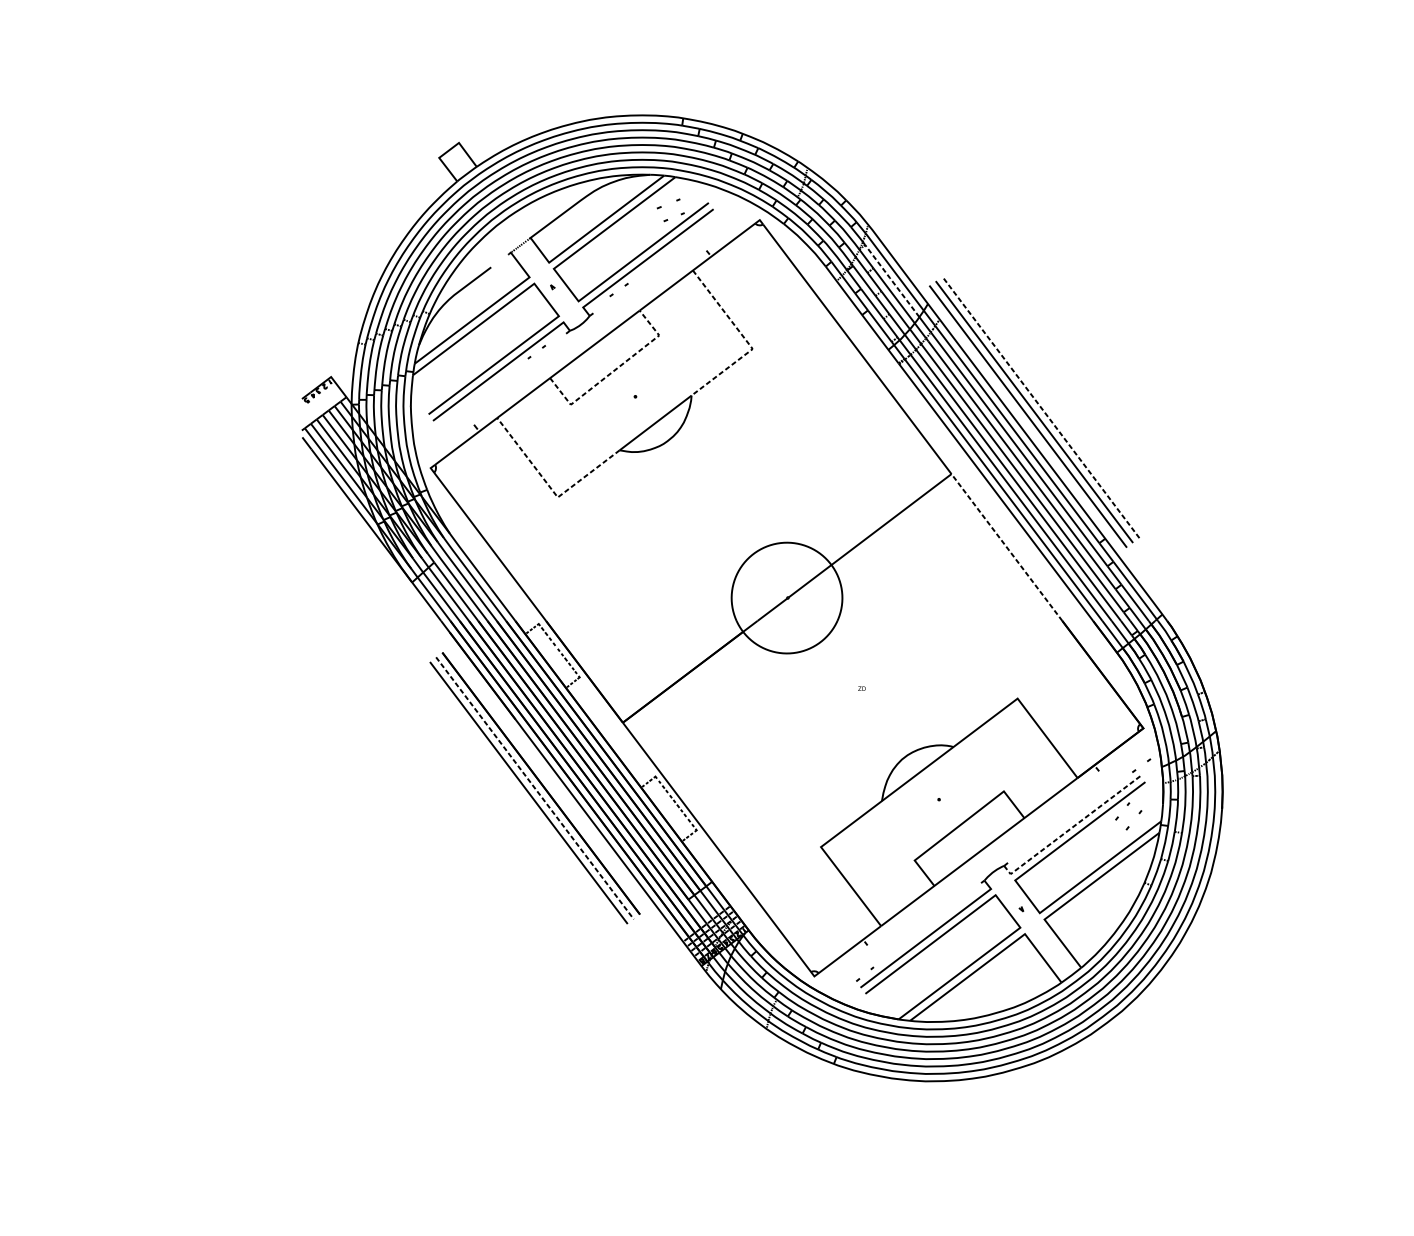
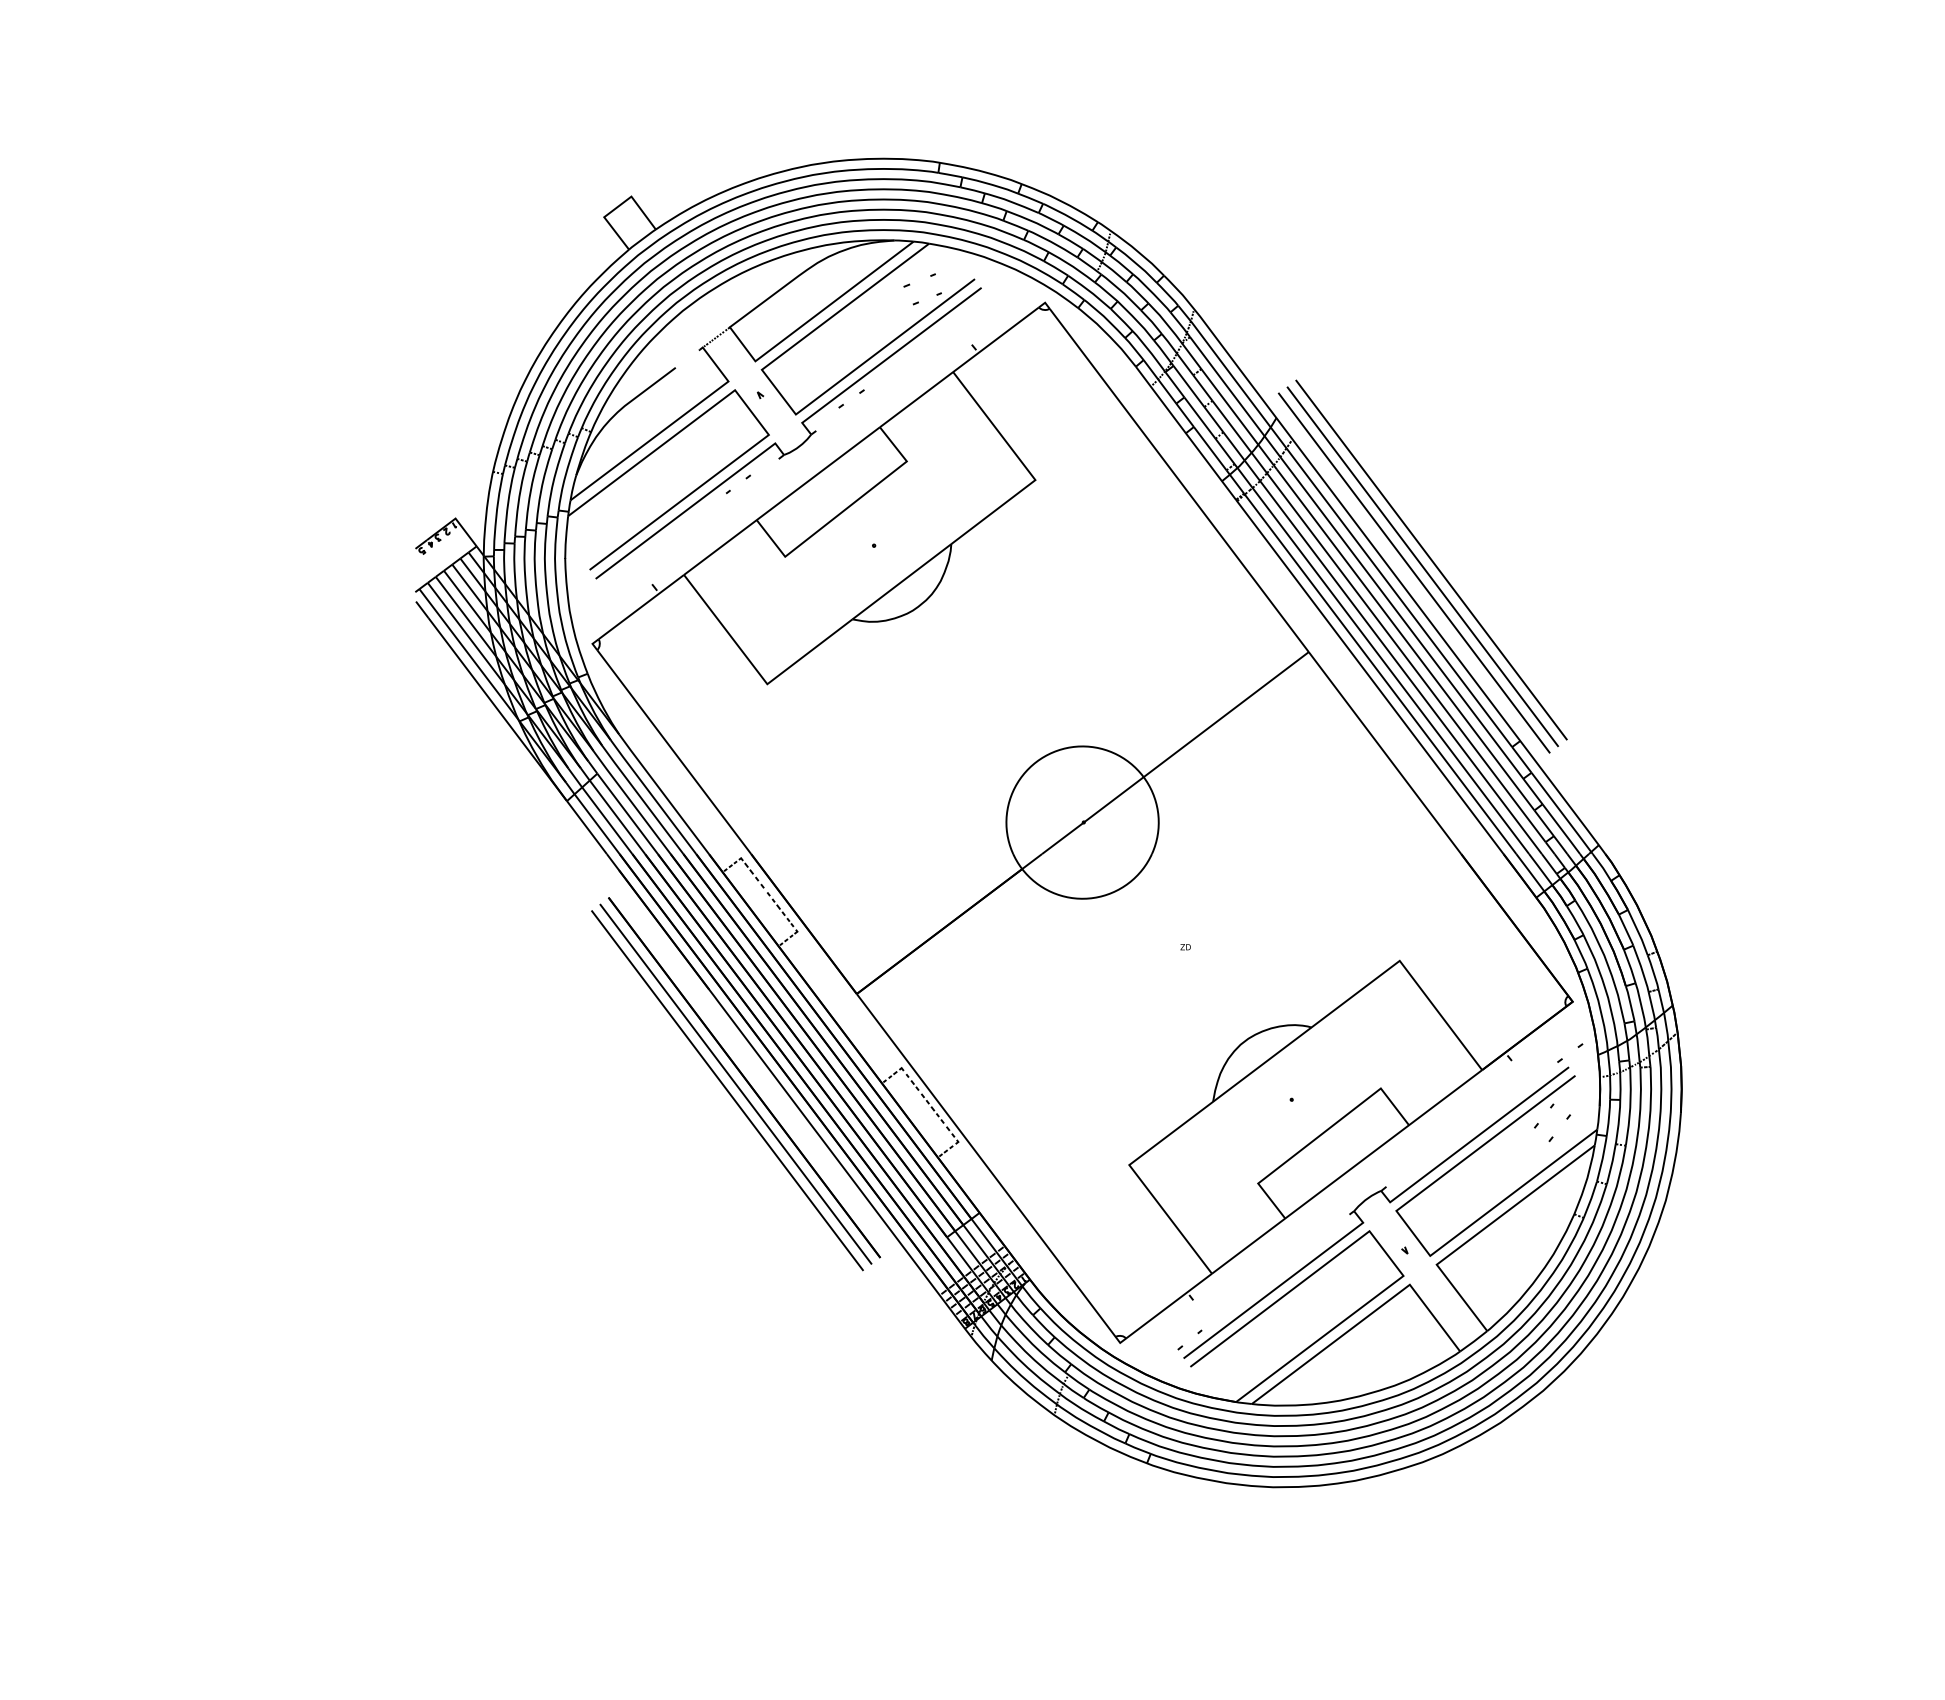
line: (892, 280) -> (1227, 386), dashed -> solid
line: (746, 340) -> (1026, 468), dashed -> solid
line: (613, 371) -> (844, 510), dashed -> solid
line: (1040, 407) -> (1431, 560), dashed -> solid
line: (551, 488) -> (758, 672), dashed -> solid
line: (1007, 547) -> (1385, 753), dashed -> solid
line: (534, 788) -> (735, 1084), dashed -> solid
line: (1071, 828) -> (1473, 1139), dashed -> solid

